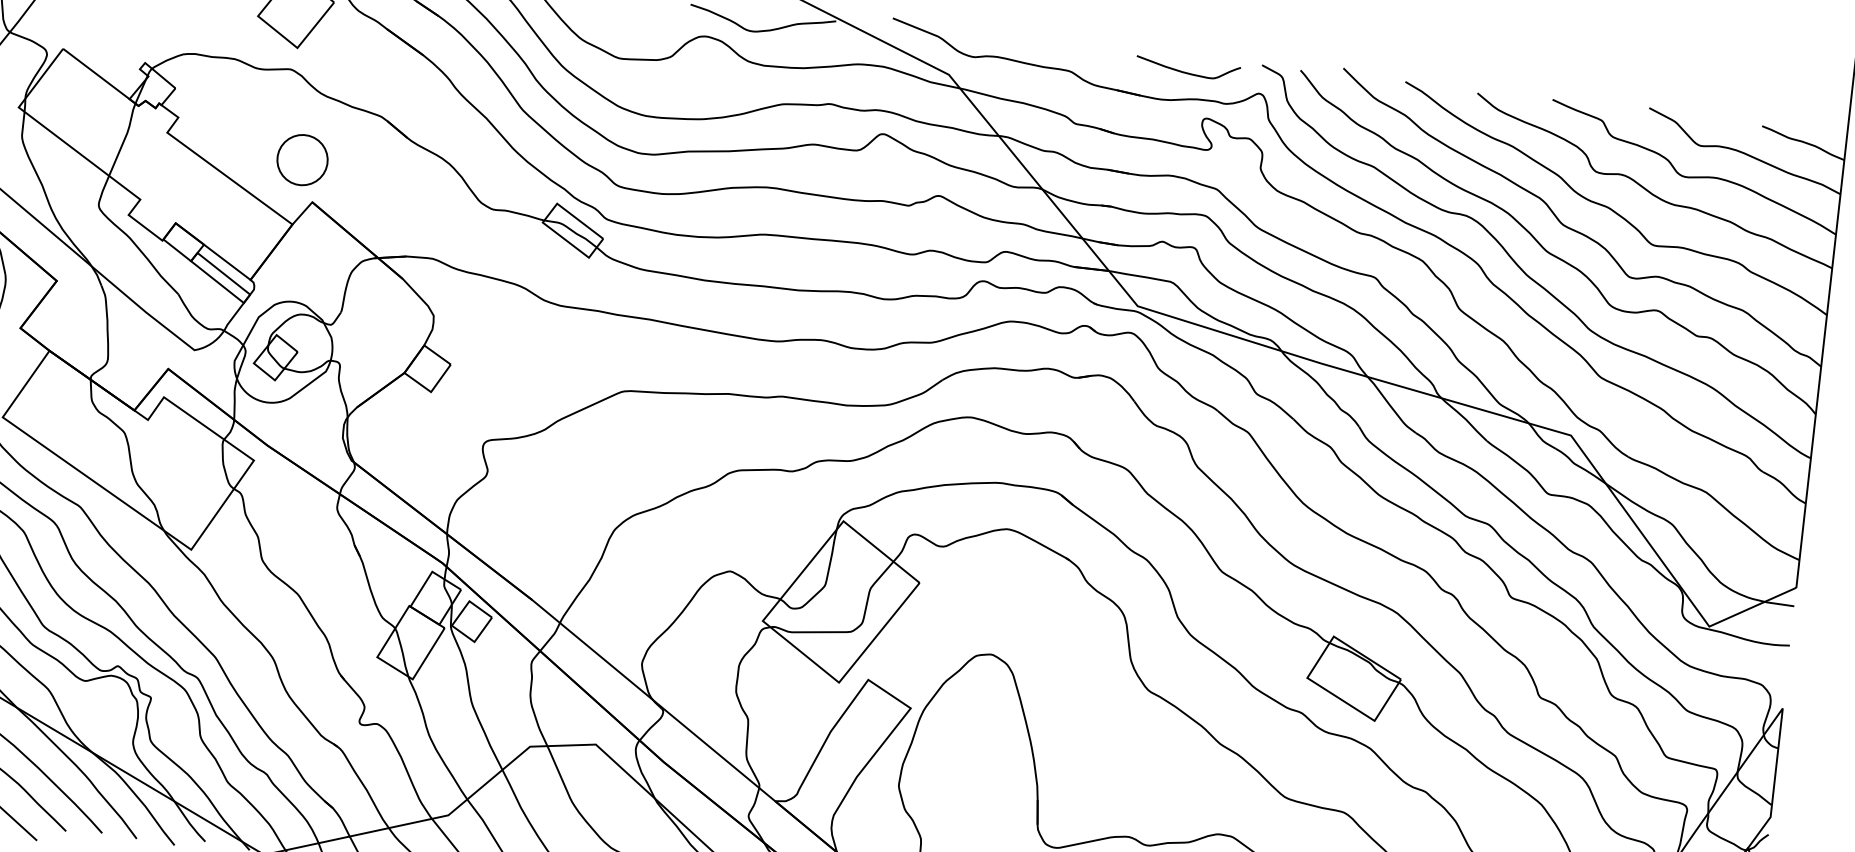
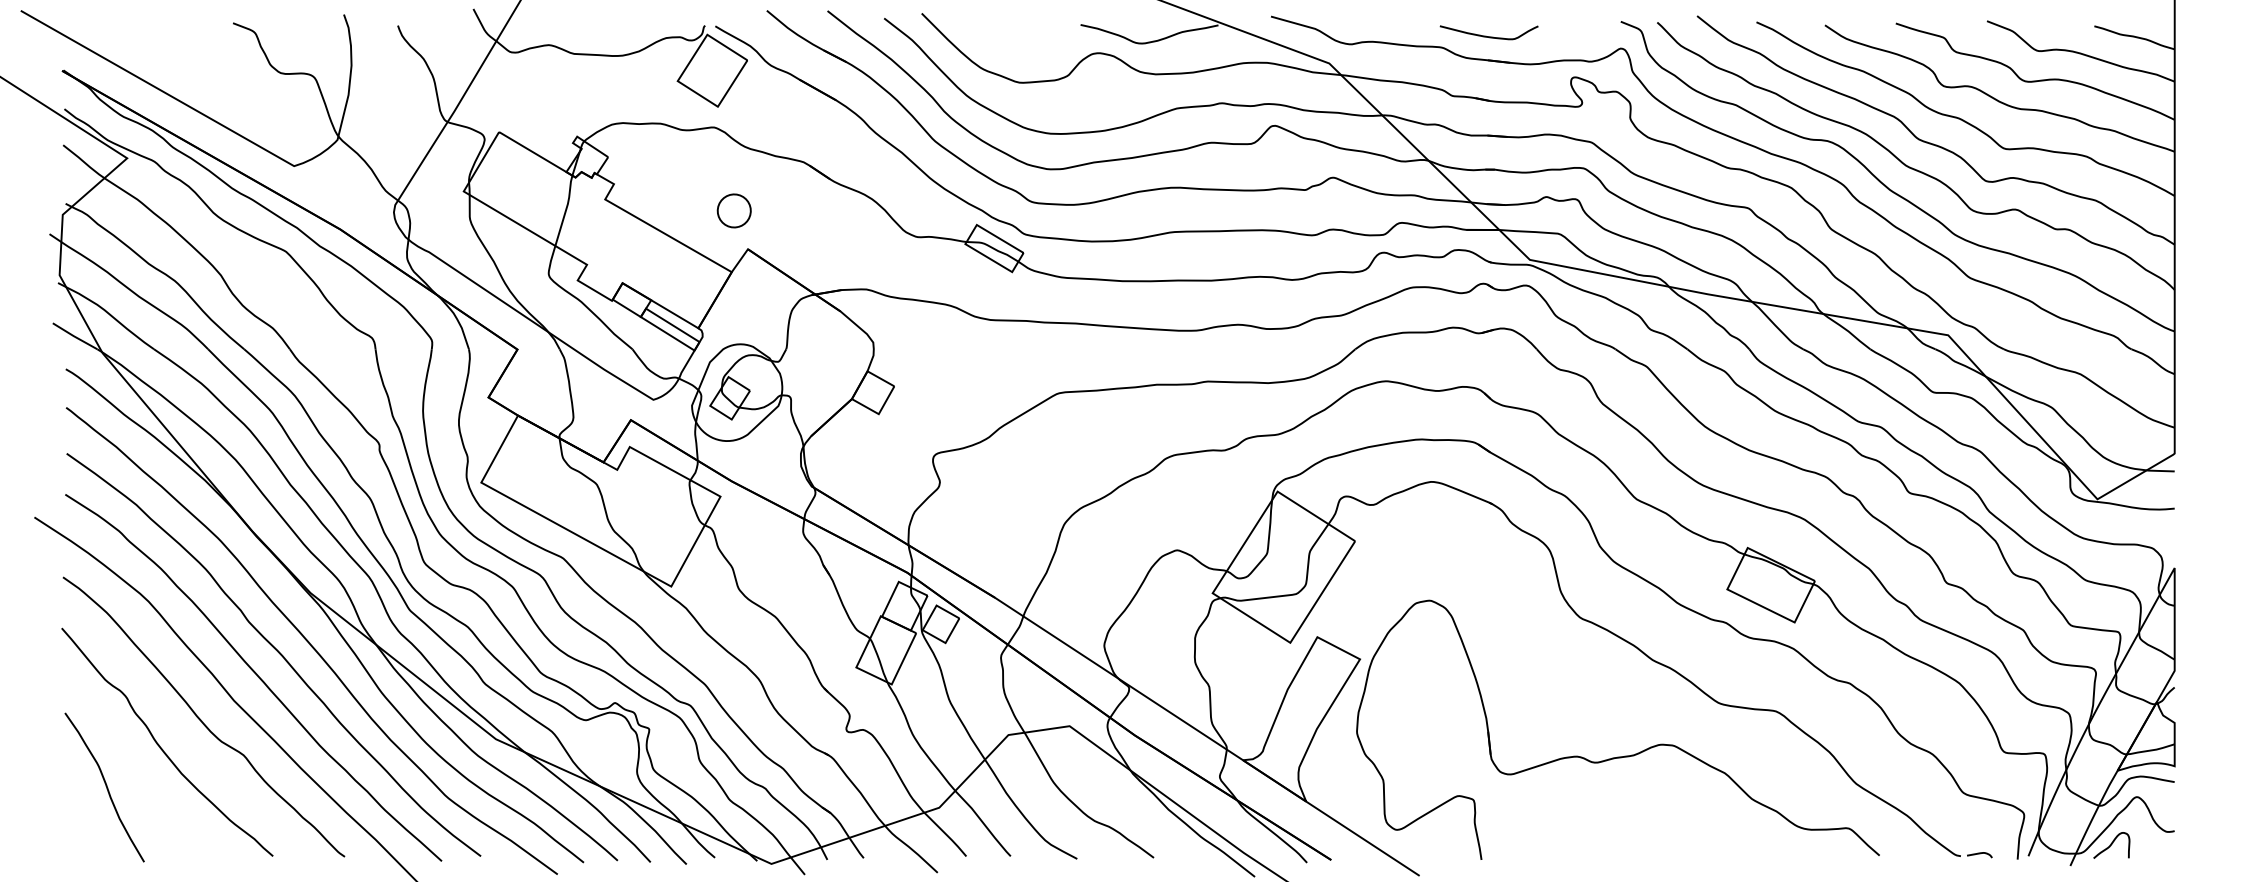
curve: (1185, 71) -> (1486, 35), moved
part: (301, 159) -> (733, 210), size x0.7

